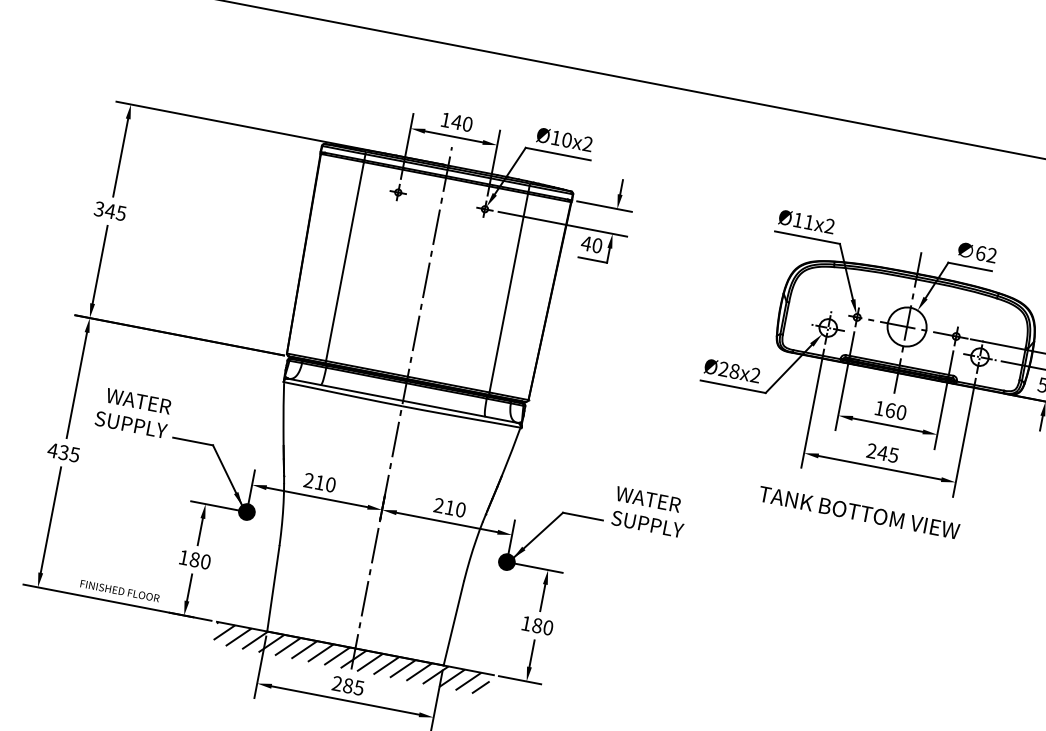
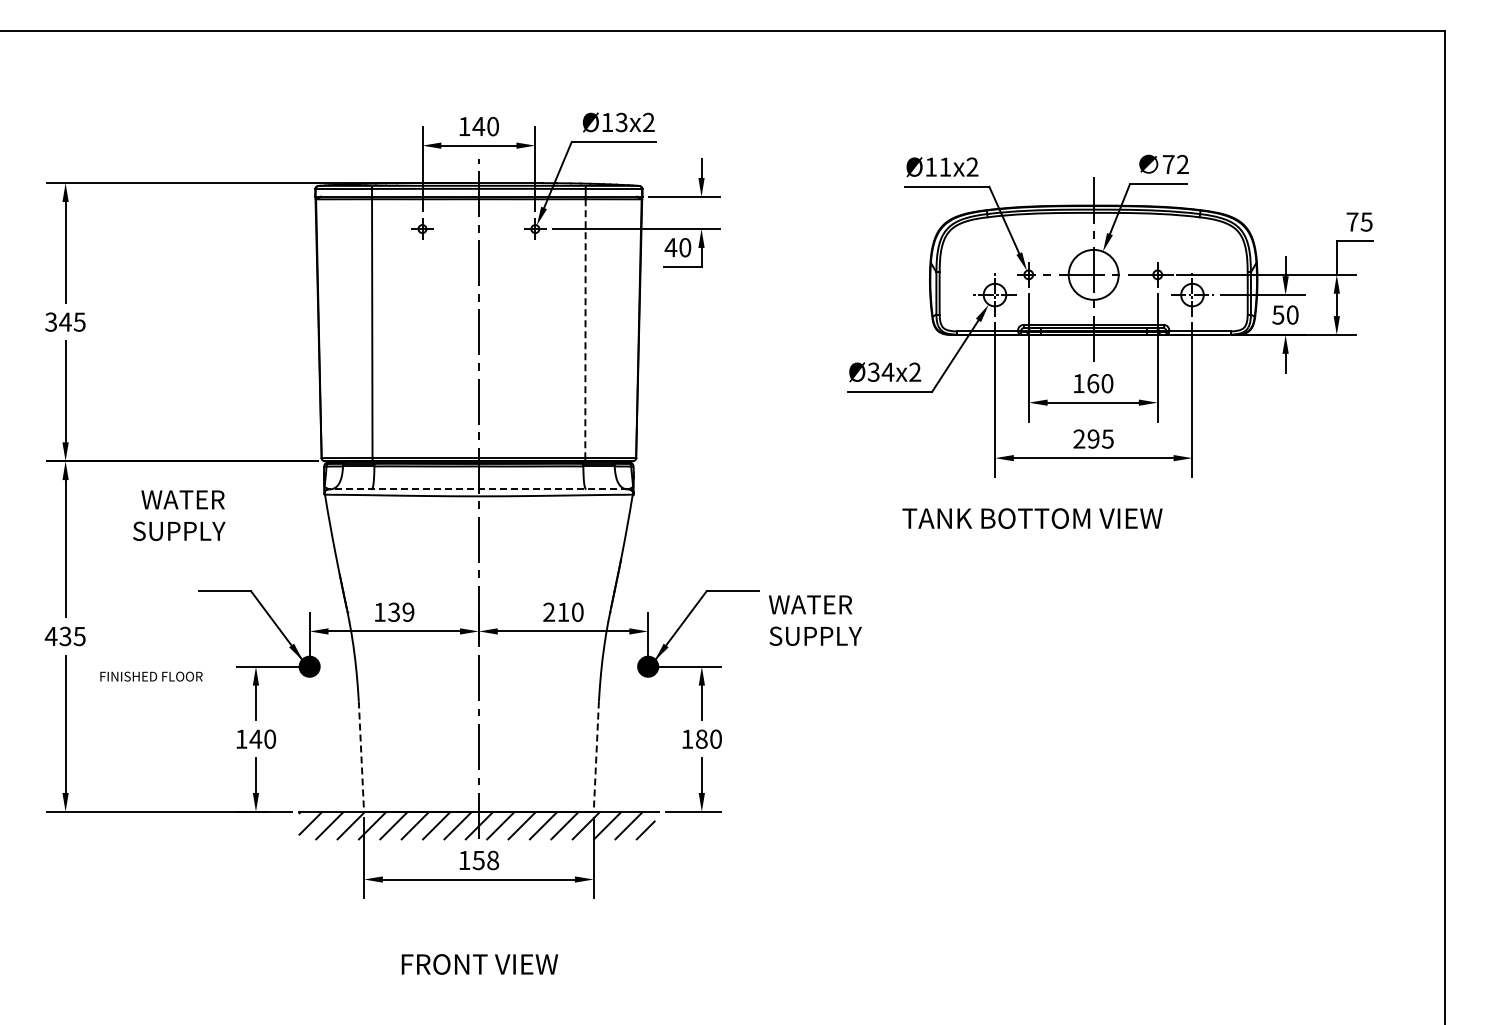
text: (566, 140) -> (621, 122), Ø10x2 -> Ø13x2
text: (980, 253) -> (1168, 164), 62 -> 72
line: (508, 293) -> (585, 329), solid -> dashed
text: (729, 369) -> (880, 371), Ø28x2 -> Ø34x2
line: (402, 400) -> (478, 489), solid -> dashed
text: (133, 412) -> (179, 515), moved
text: (882, 452) -> (1093, 438), 245 -> 295
text: (320, 482) -> (394, 611), 210 -> 139
text: (649, 512) -> (815, 620), moved
text: (859, 512) -> (1032, 518), moved
text: (194, 559) -> (255, 738), 180 -> 140
line: (273, 589) -> (361, 757), solid -> dashed
text: (120, 590) -> (151, 676), moved
line: (453, 624) -> (596, 757), solid -> dashed
text: (347, 685) -> (478, 860), 285 -> 158

